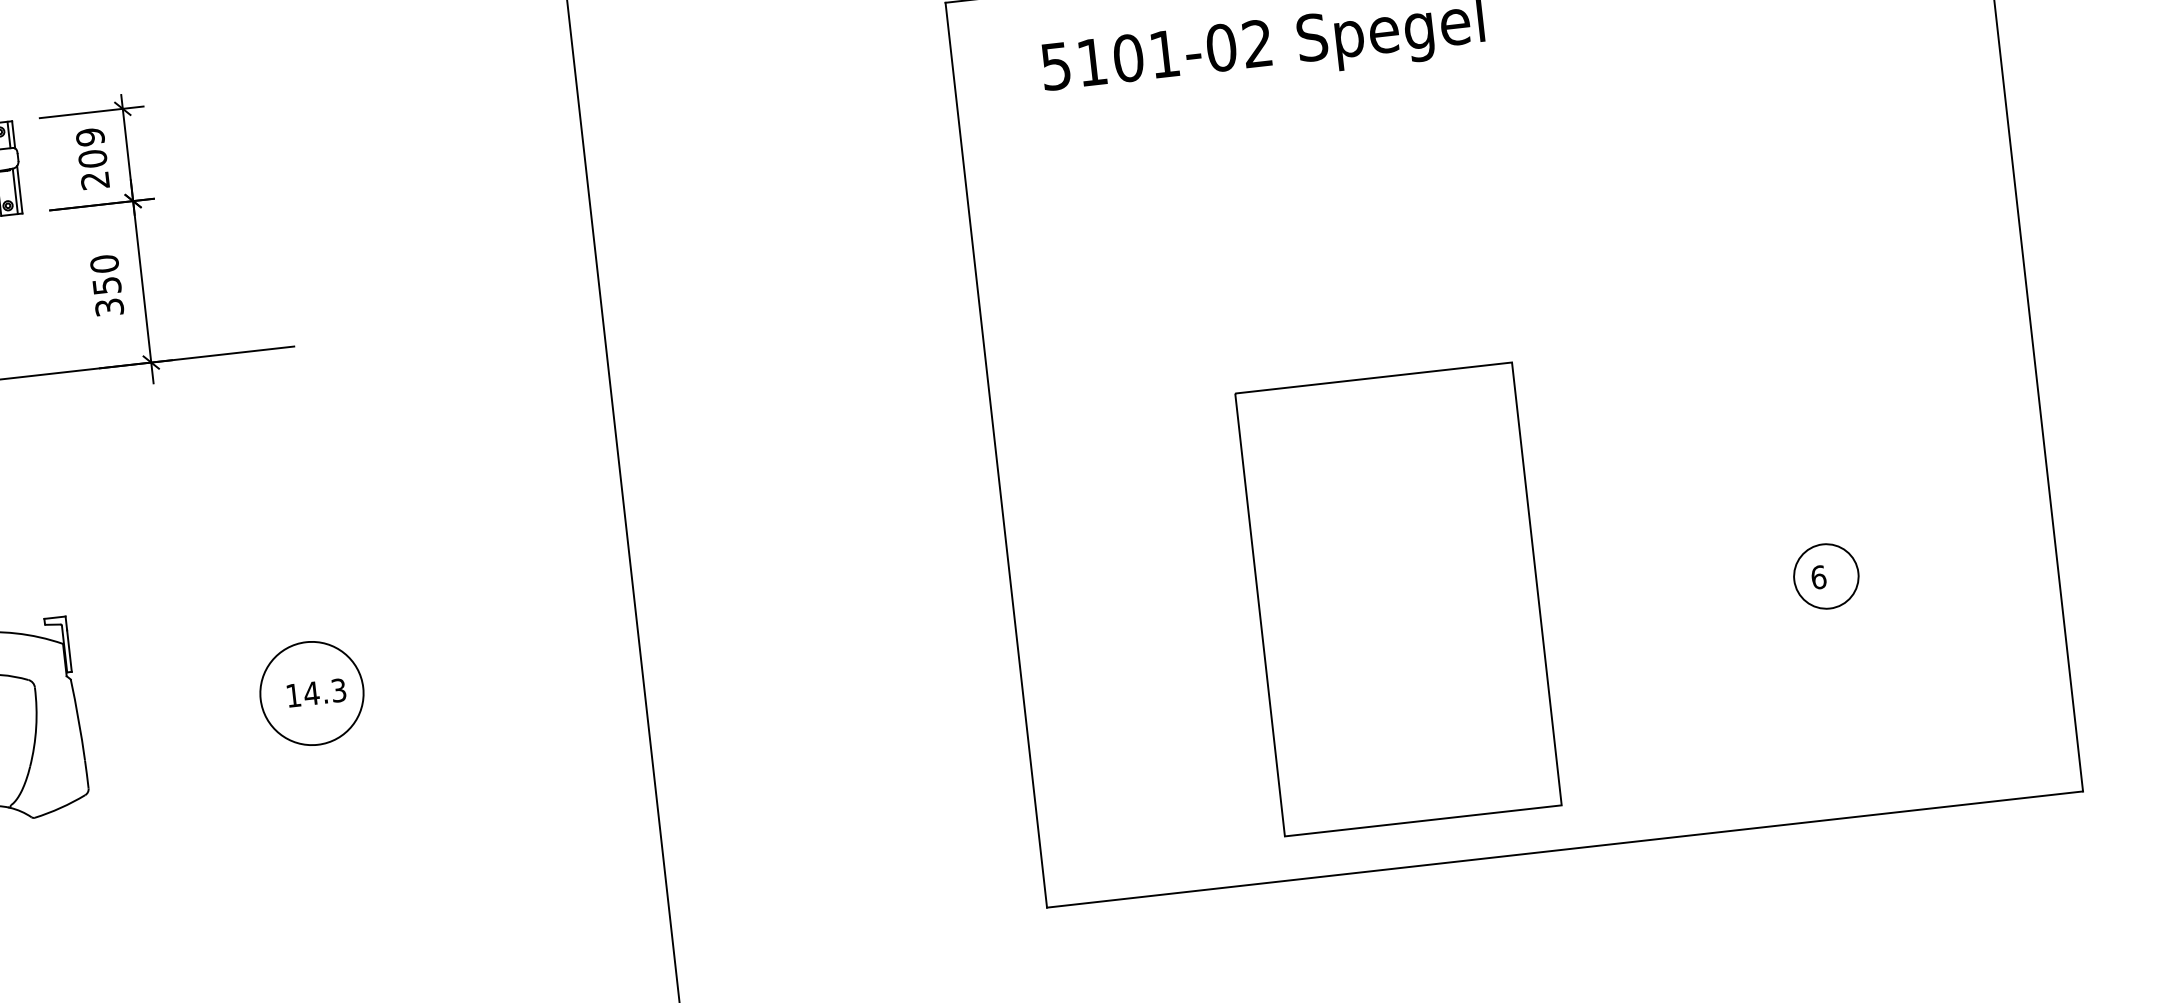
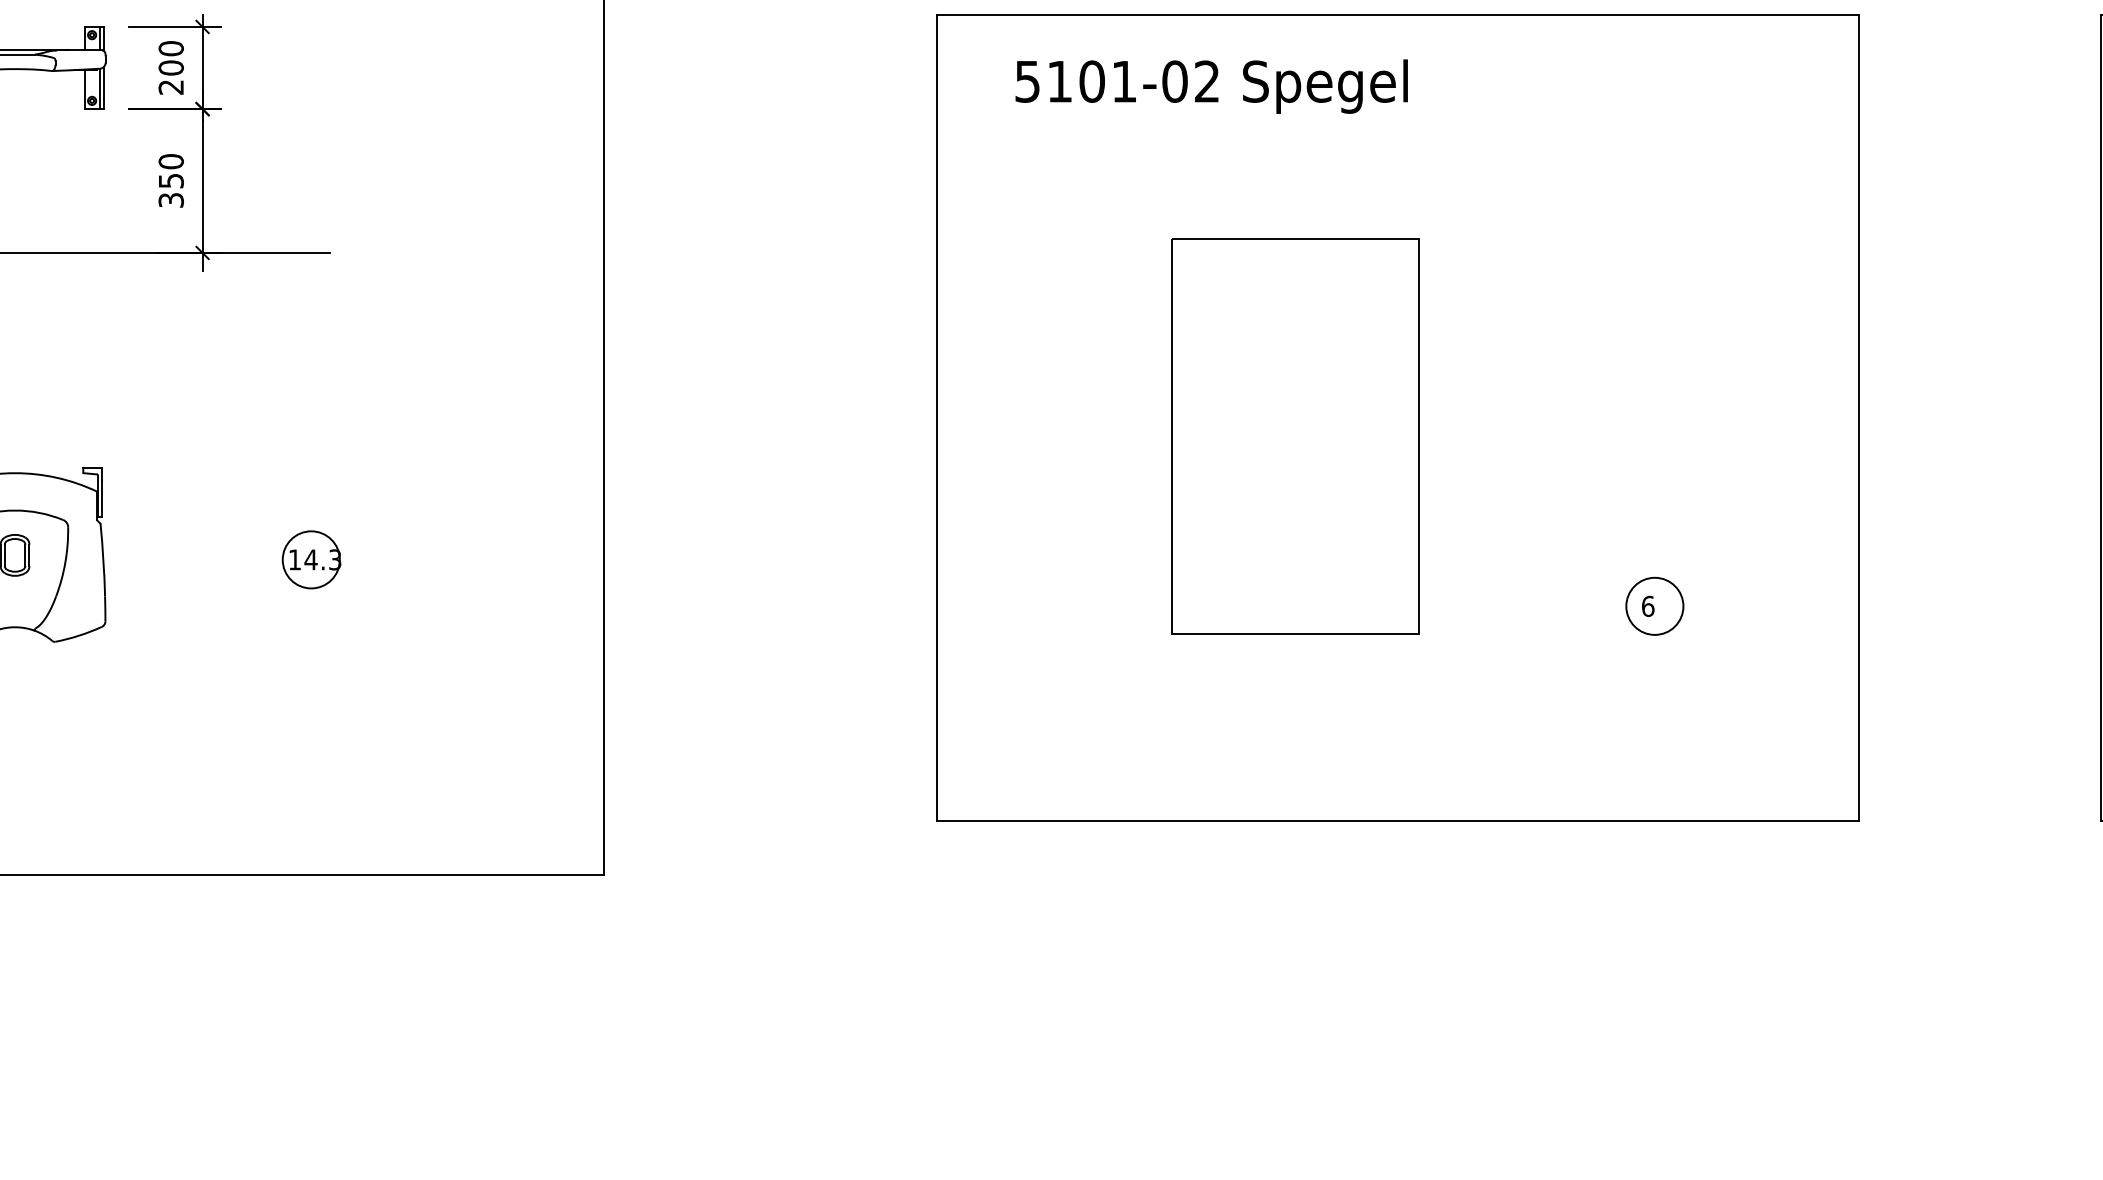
text: (89, 137) -> (170, 48), 209 -> 200
part: (1398, 599) -> (1295, 436), moved
circle: (311, 693) -> (310, 559), size x0.62

